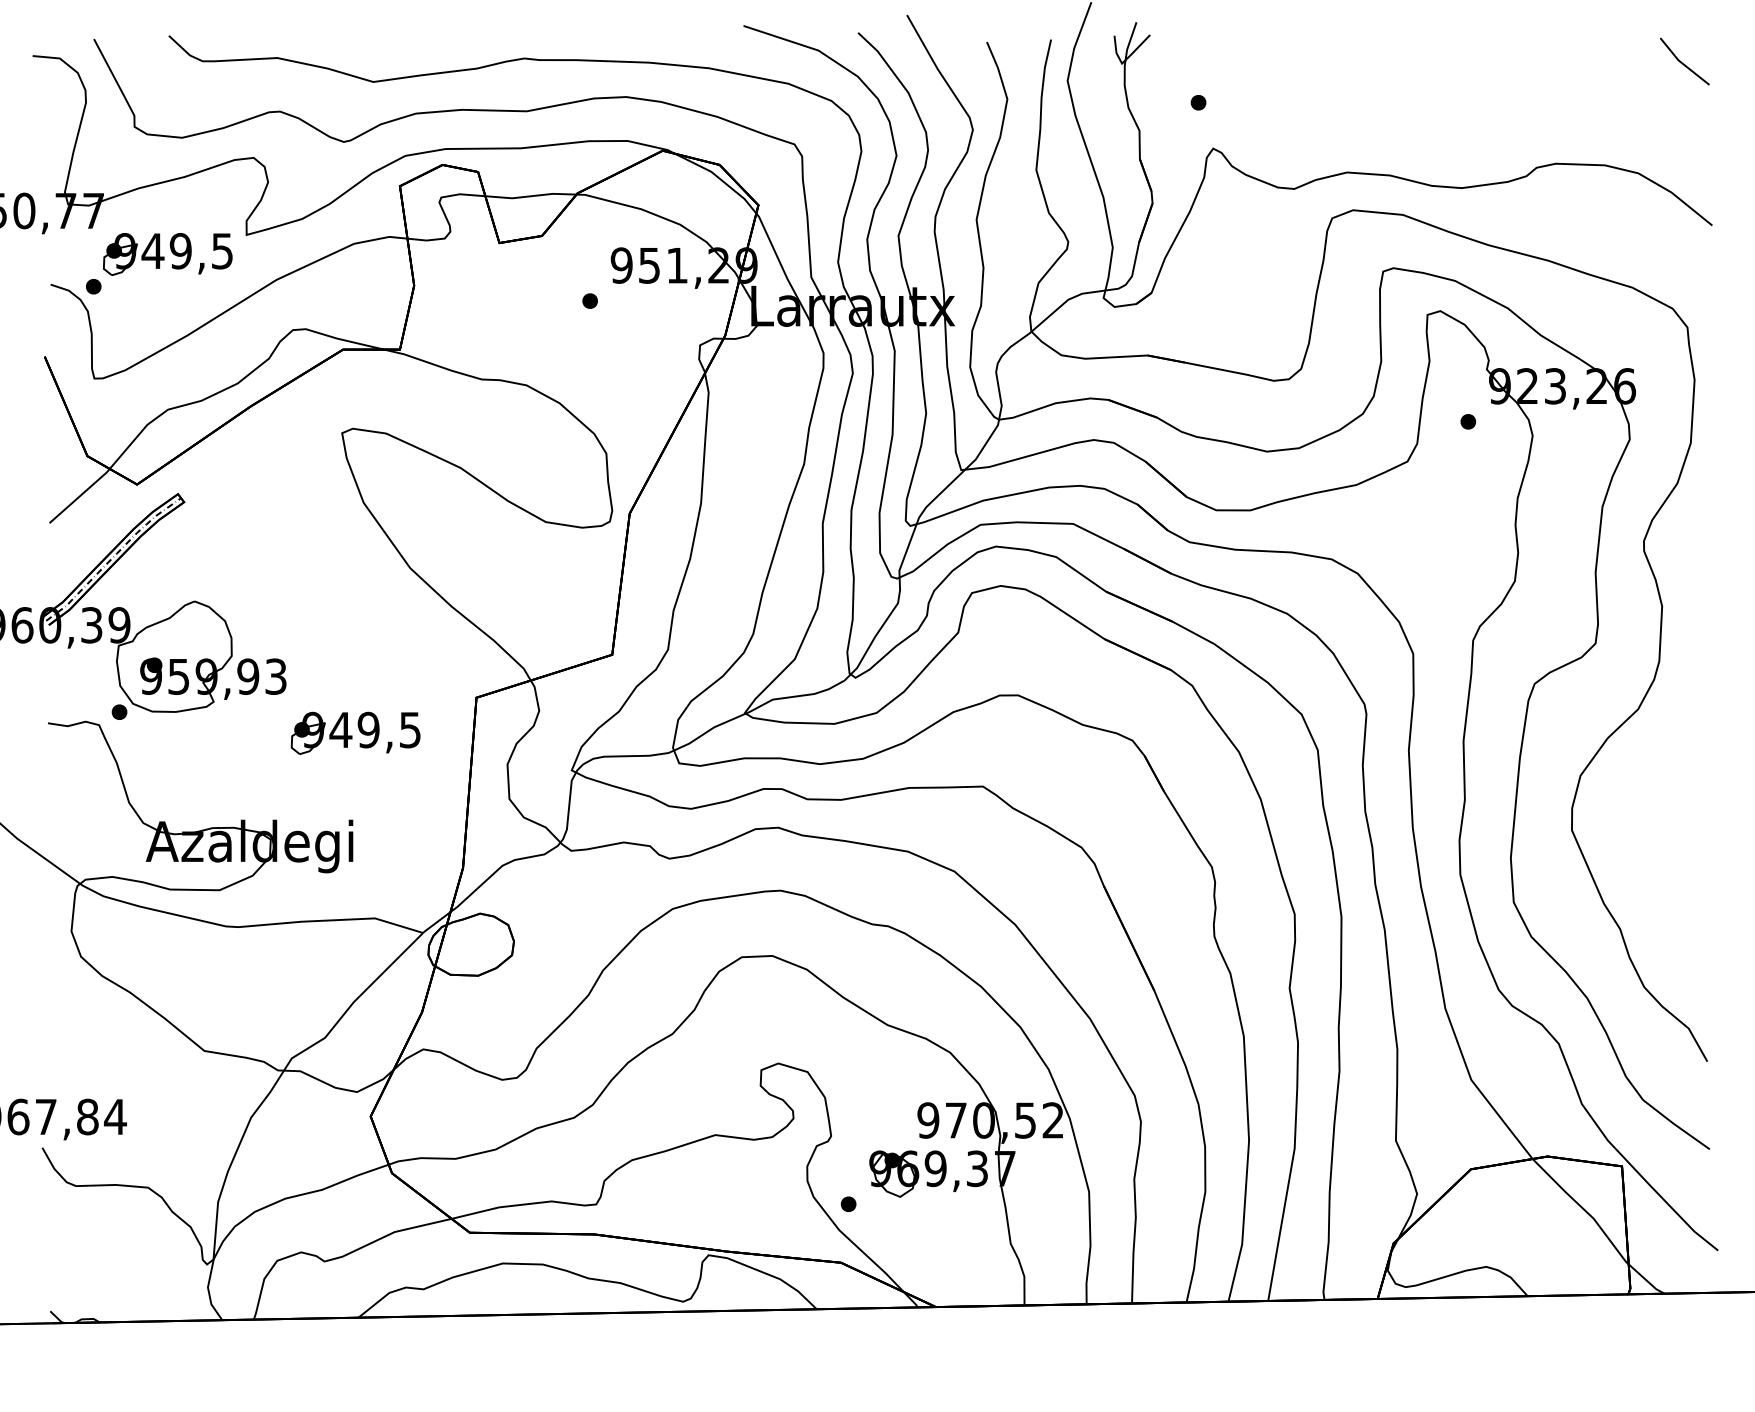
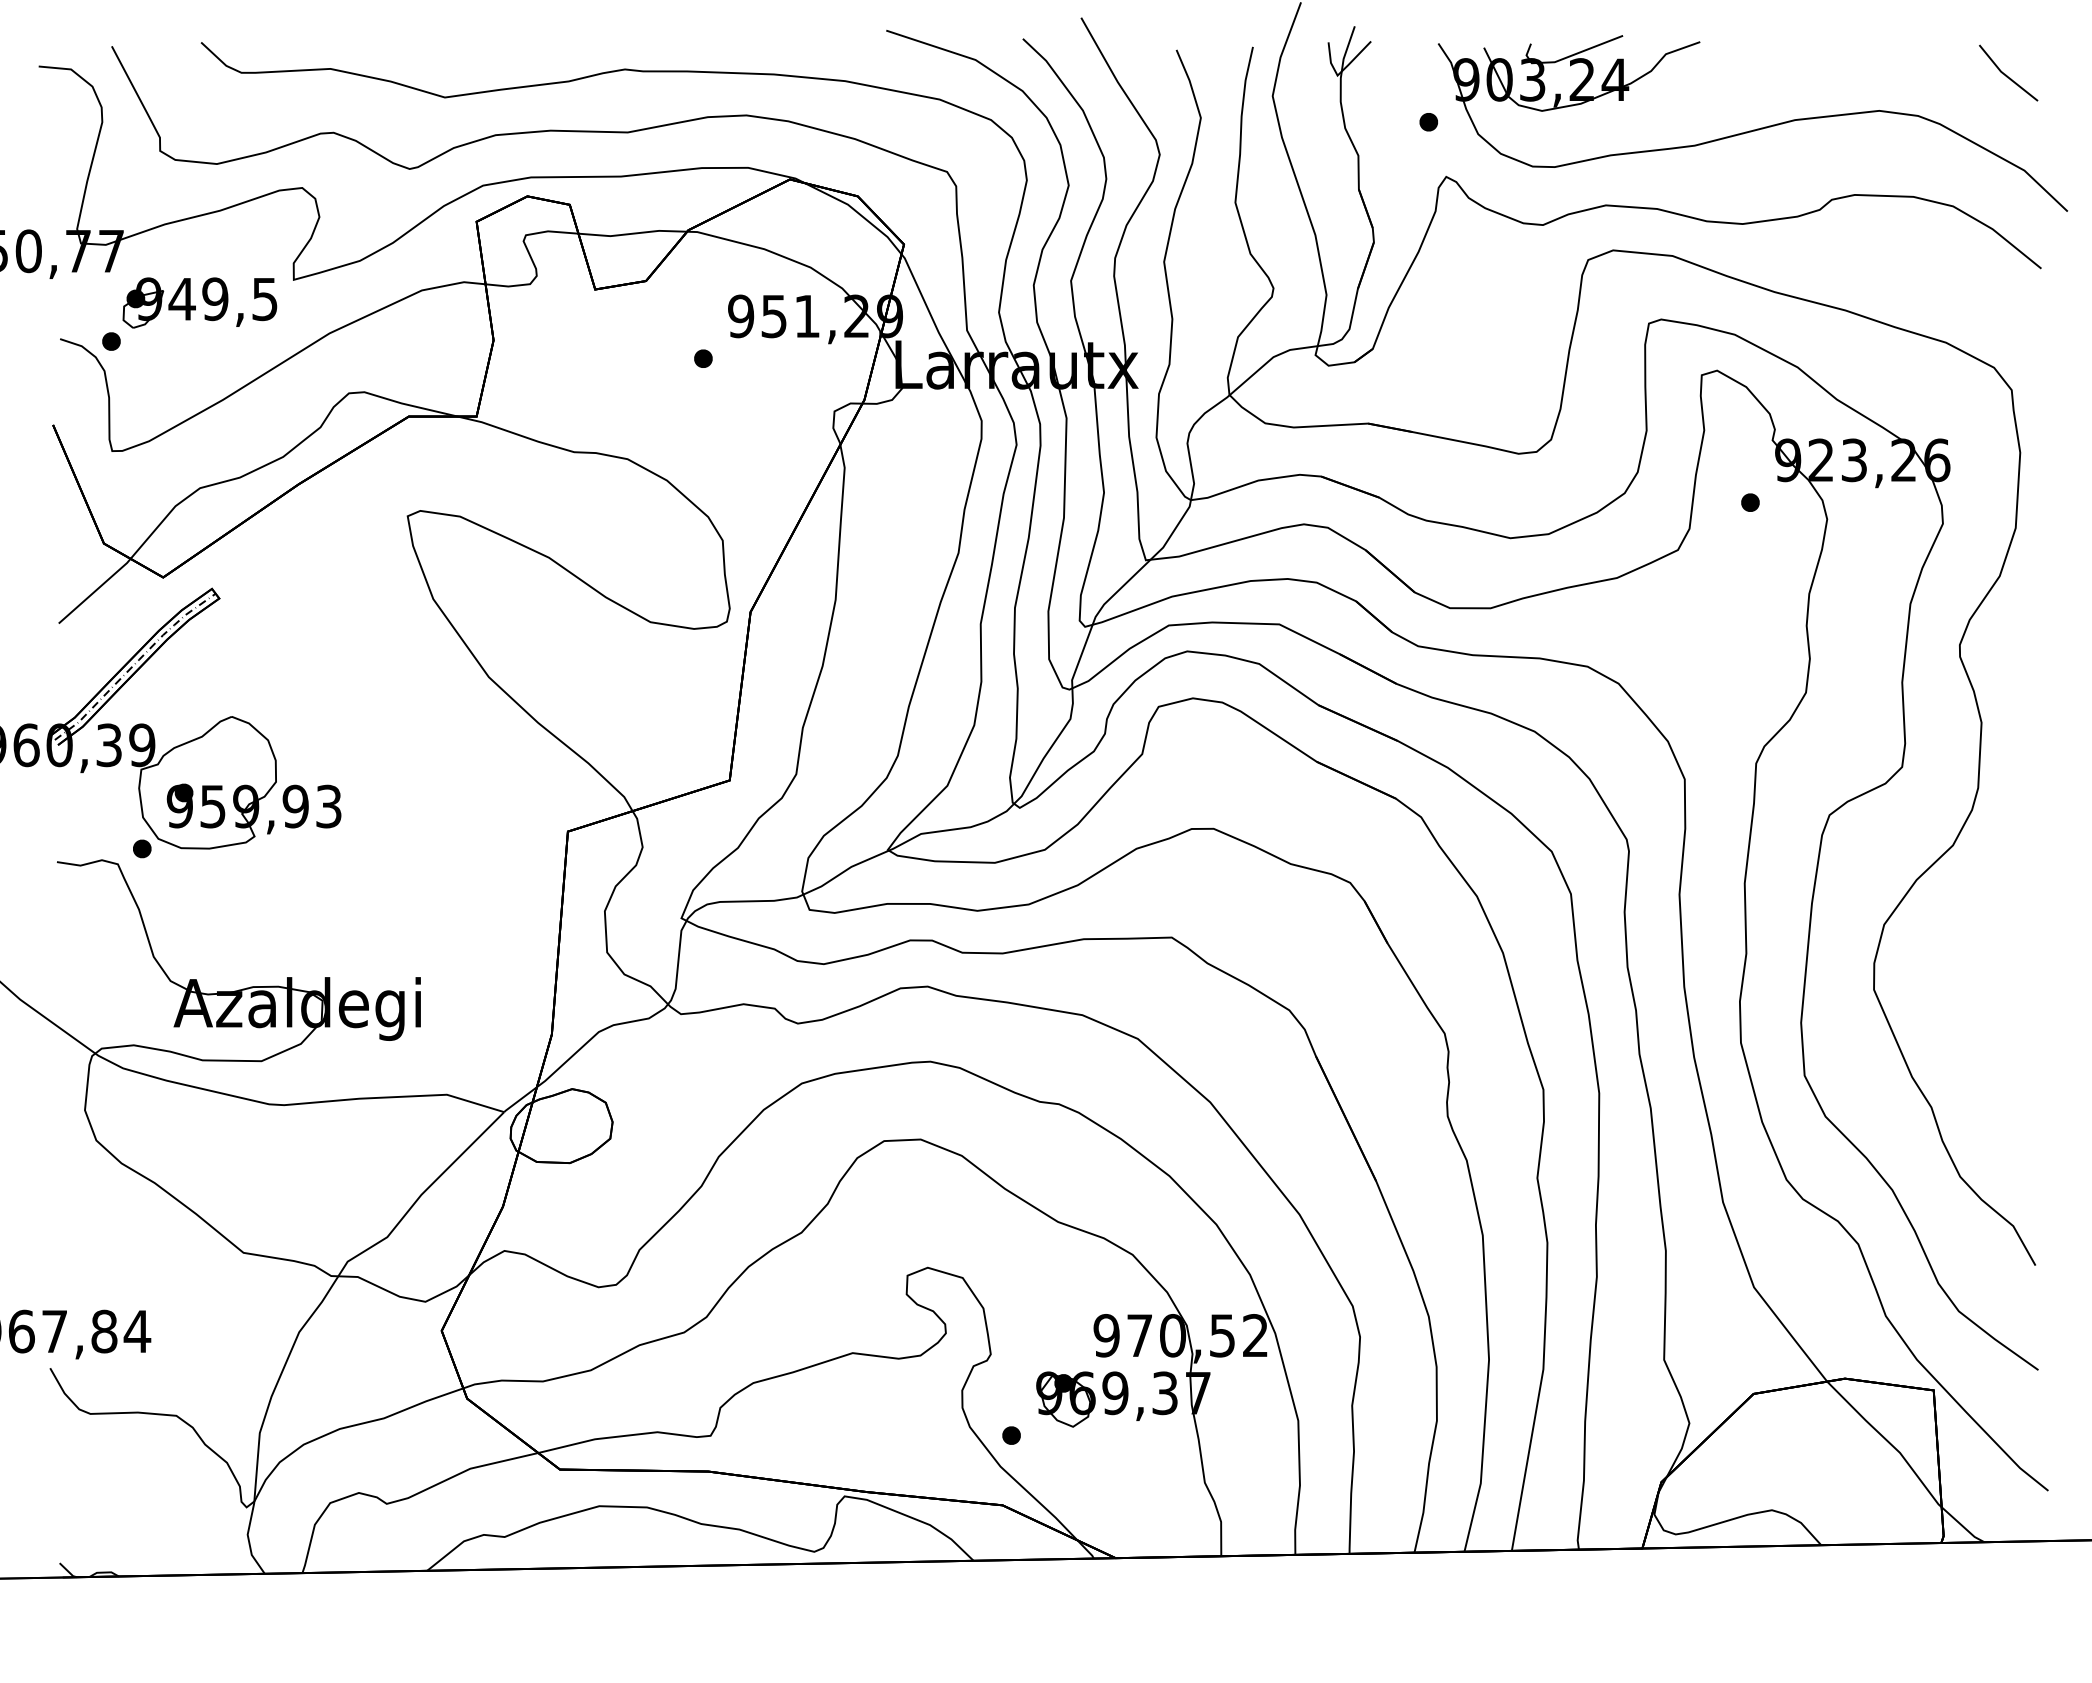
part: (1470, 108) -> (1753, 129), added
part: (355, 732) -> (423, 873), removed

